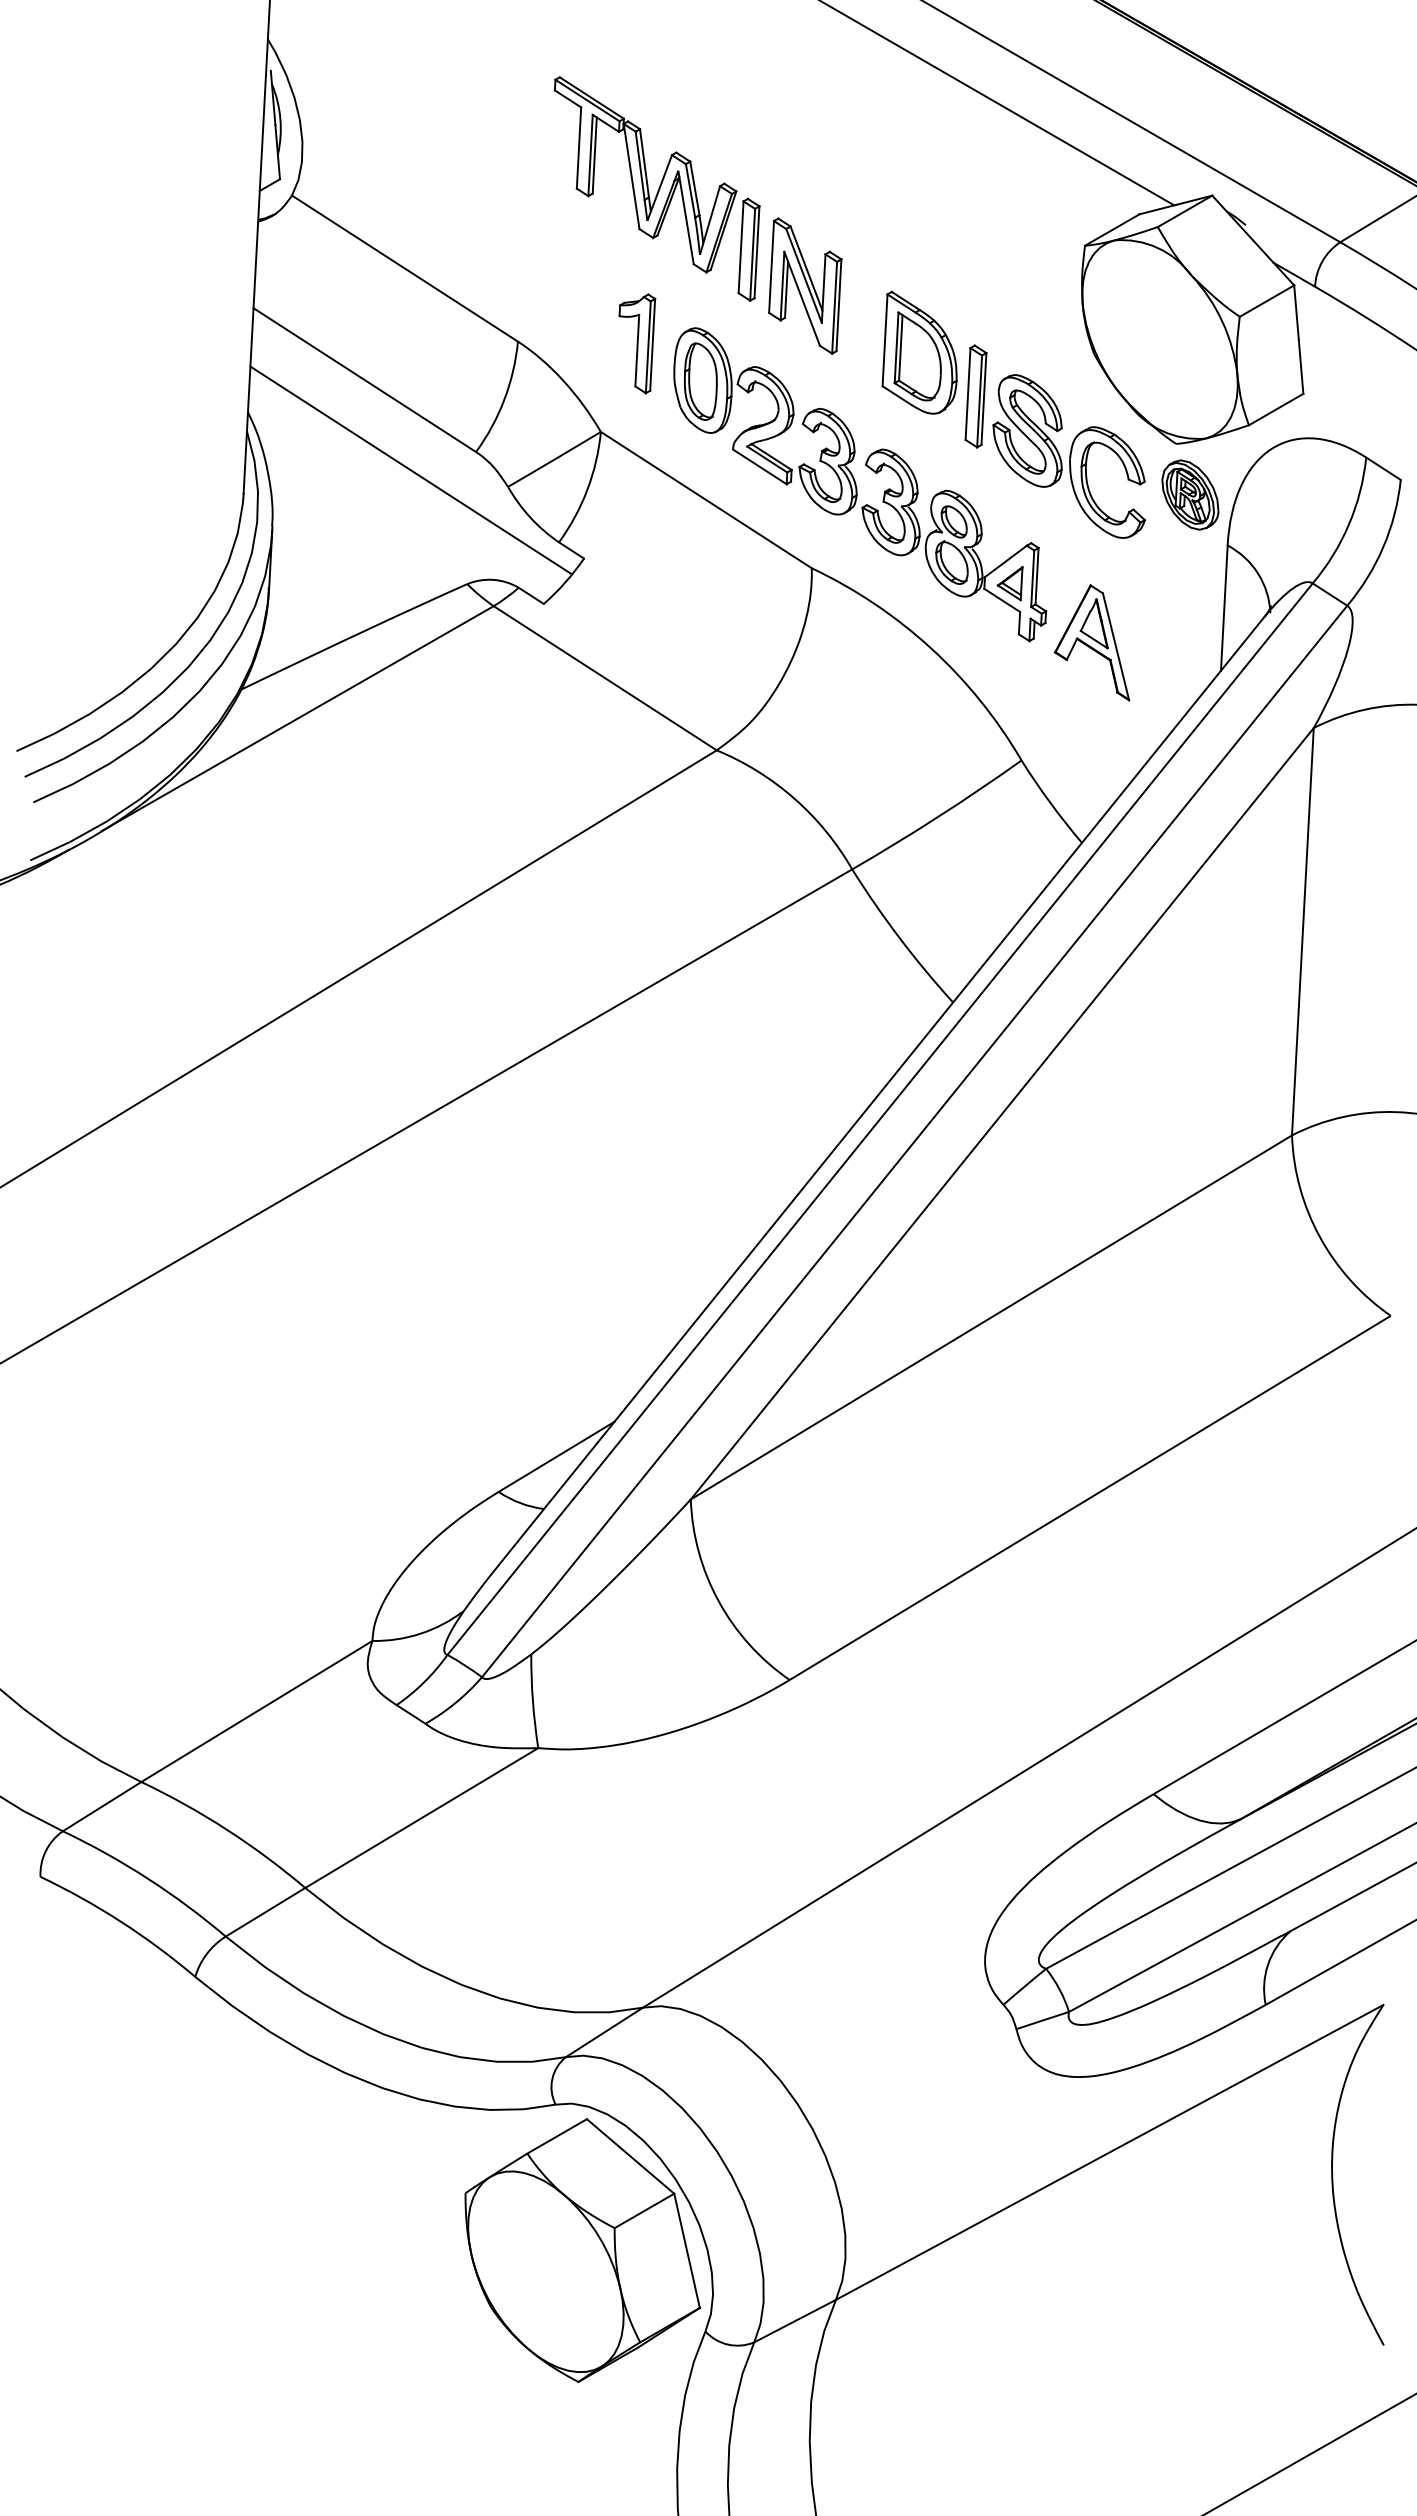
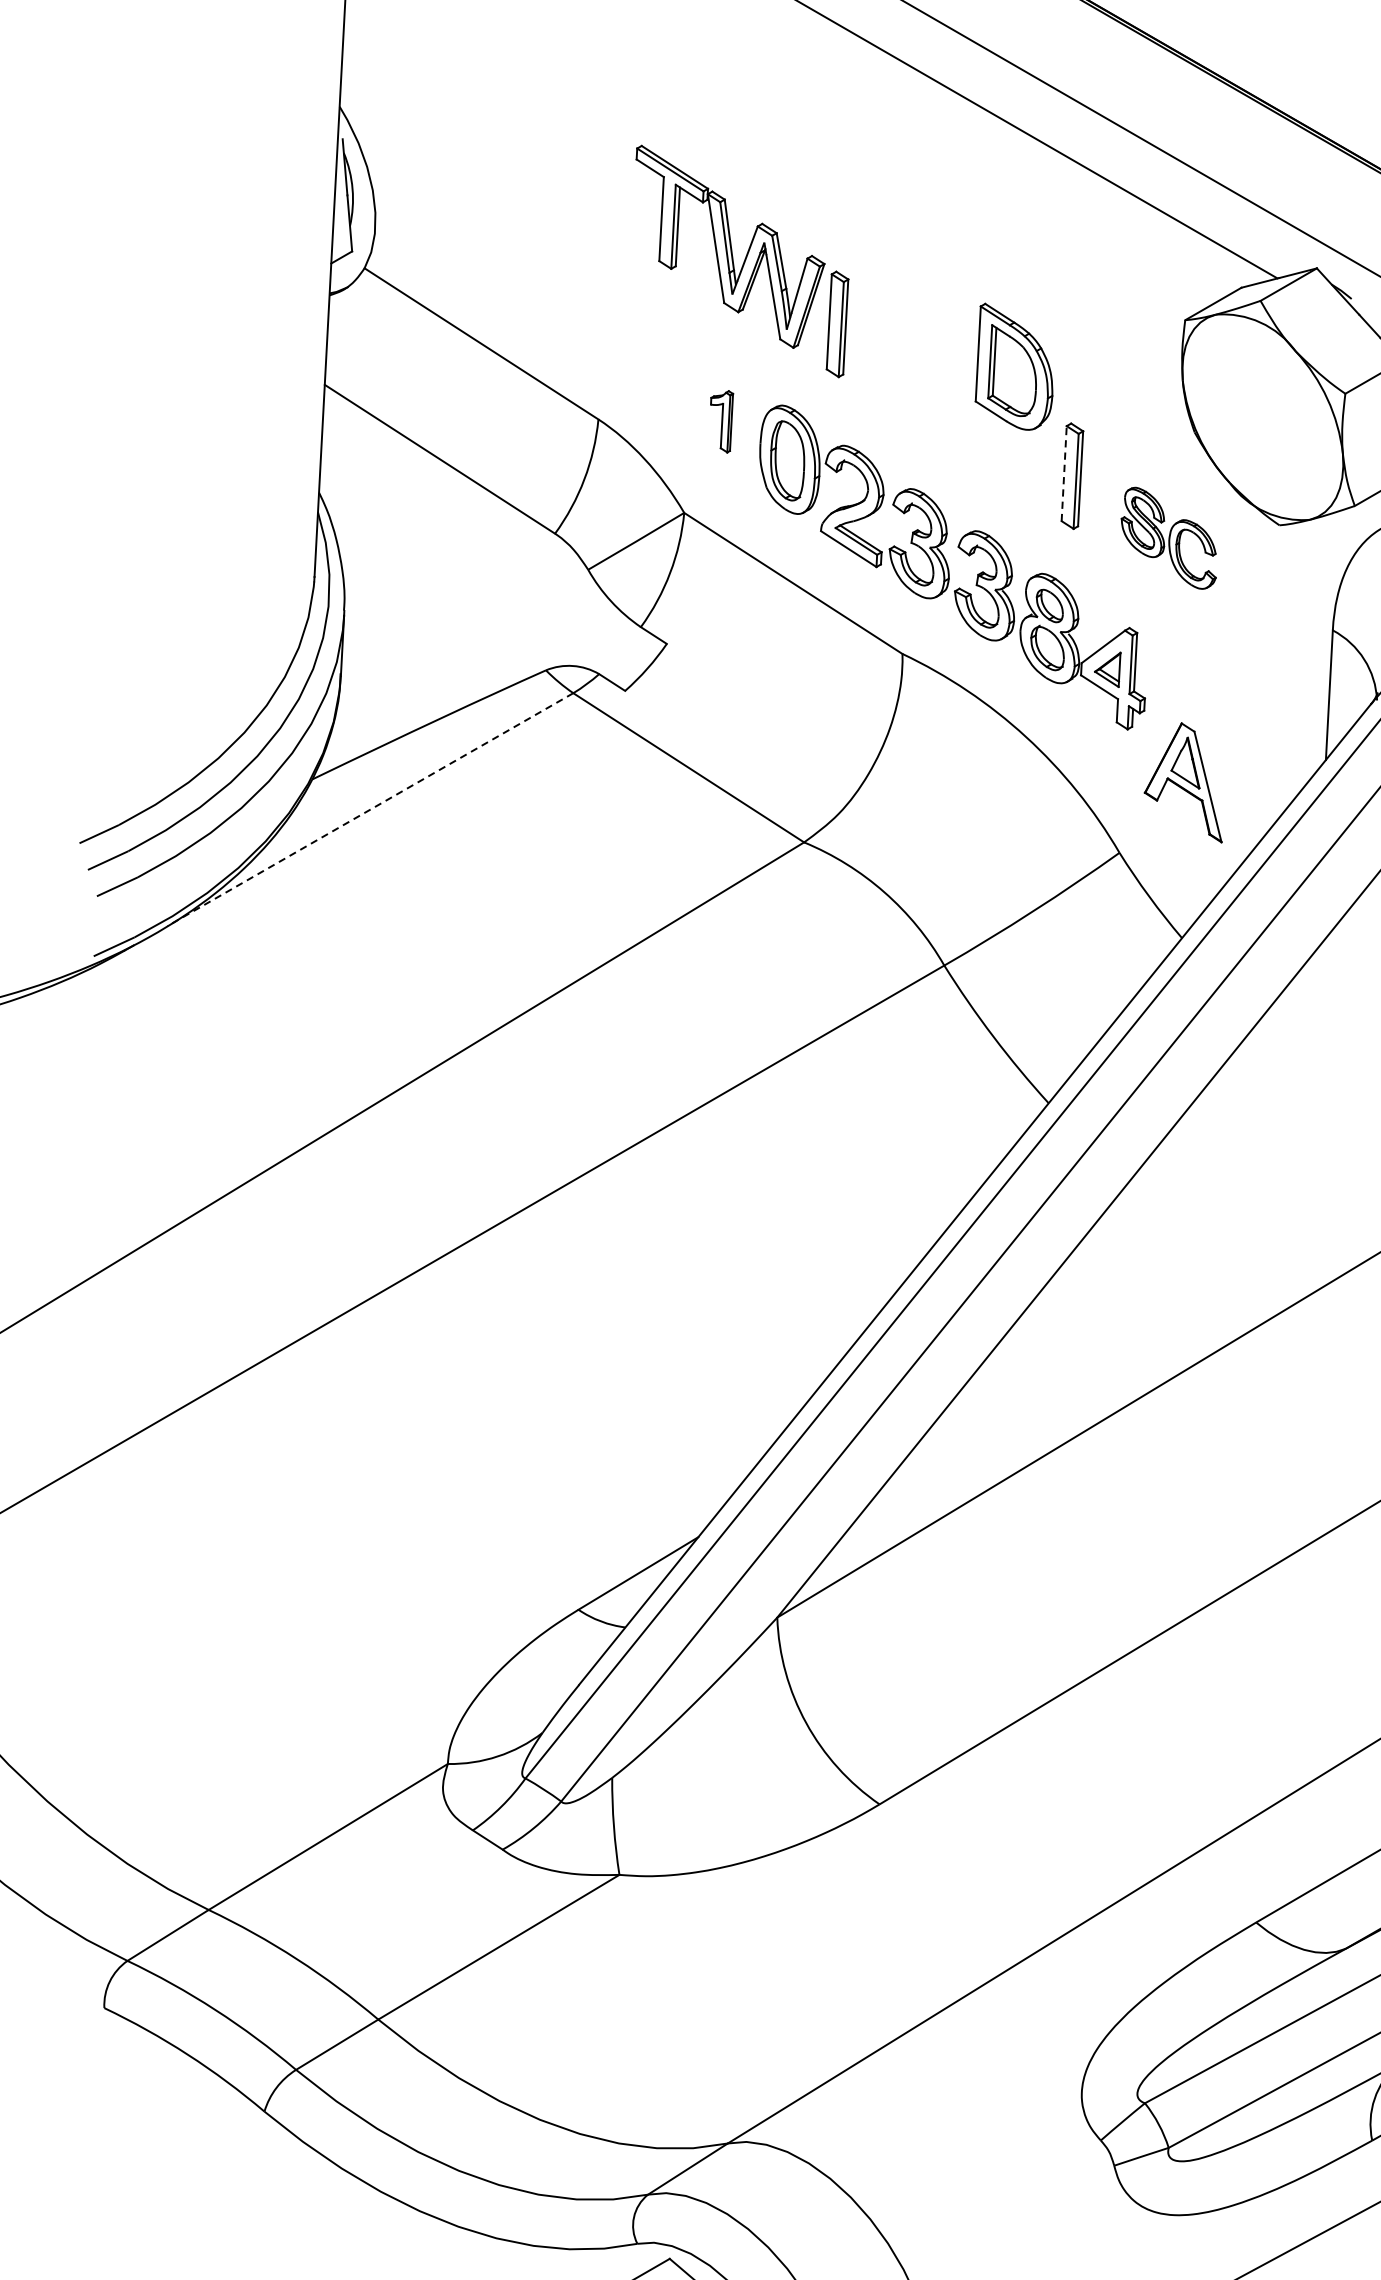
part: (805, 285) -> (895, 361), removed
part: (637, 343) -> (722, 421), size x0.6
part: (919, 352) -> (1013, 366), moved
line: (968, 394) -> (1064, 474), solid -> dashed
part: (1068, 456) -> (1168, 538), size x0.6
line: (411, 470) -> (488, 552), removed
part: (1190, 494) -> (1294, 577), removed
part: (1092, 642) -> (1183, 782), moved
line: (297, 718) -> (370, 809), solid -> dashed

